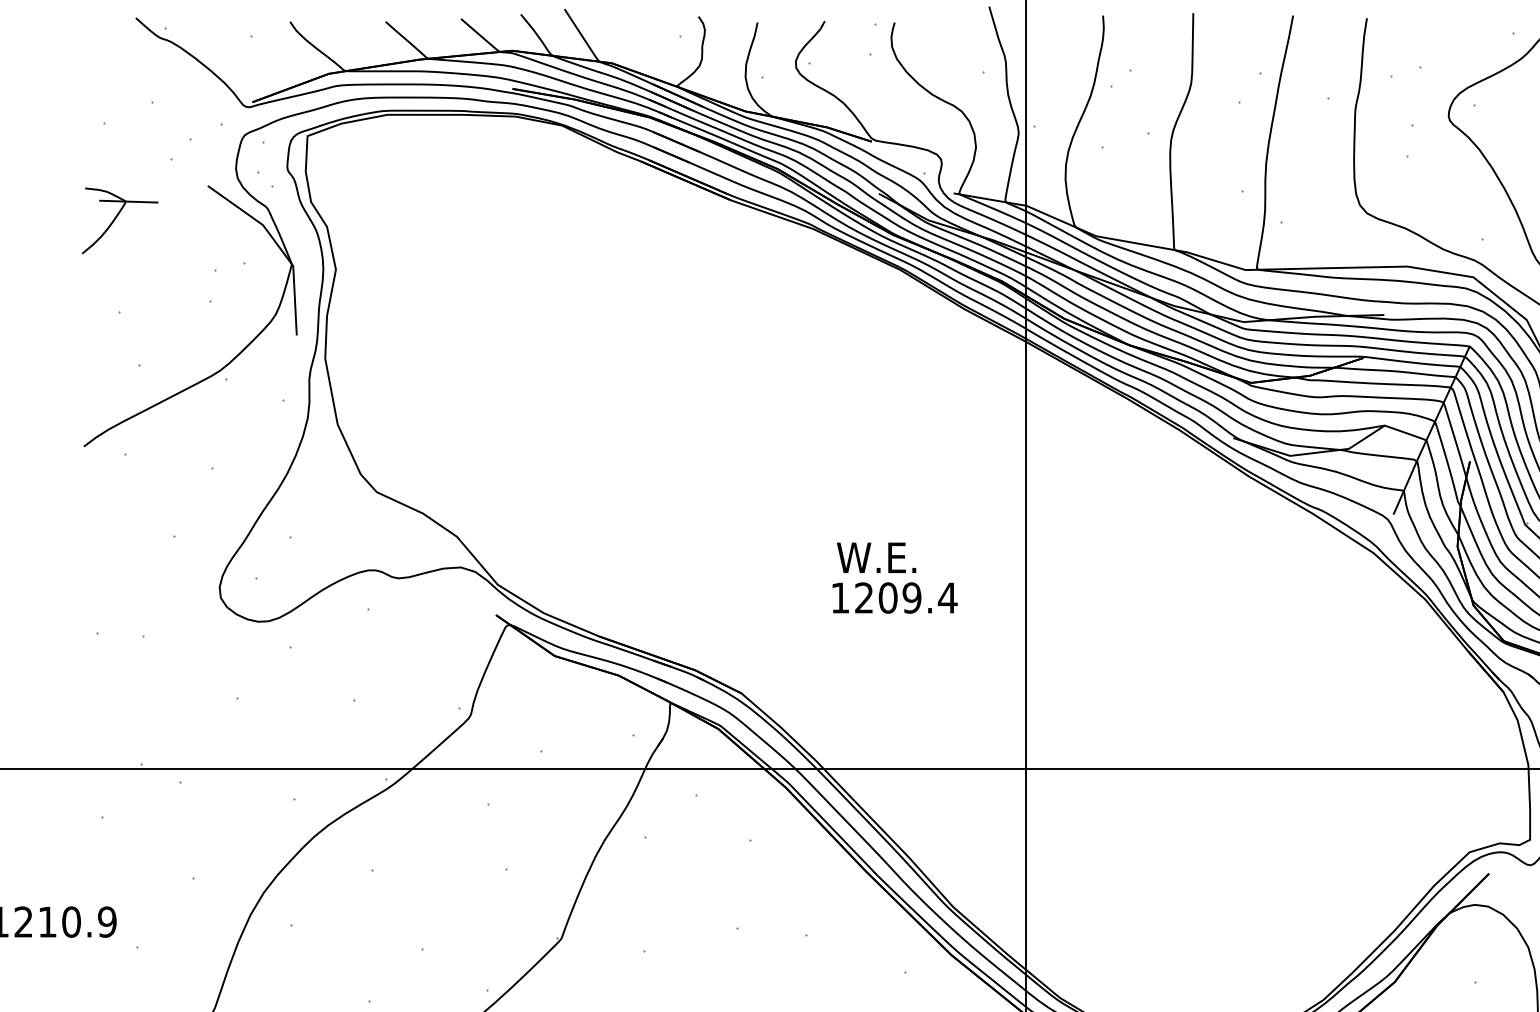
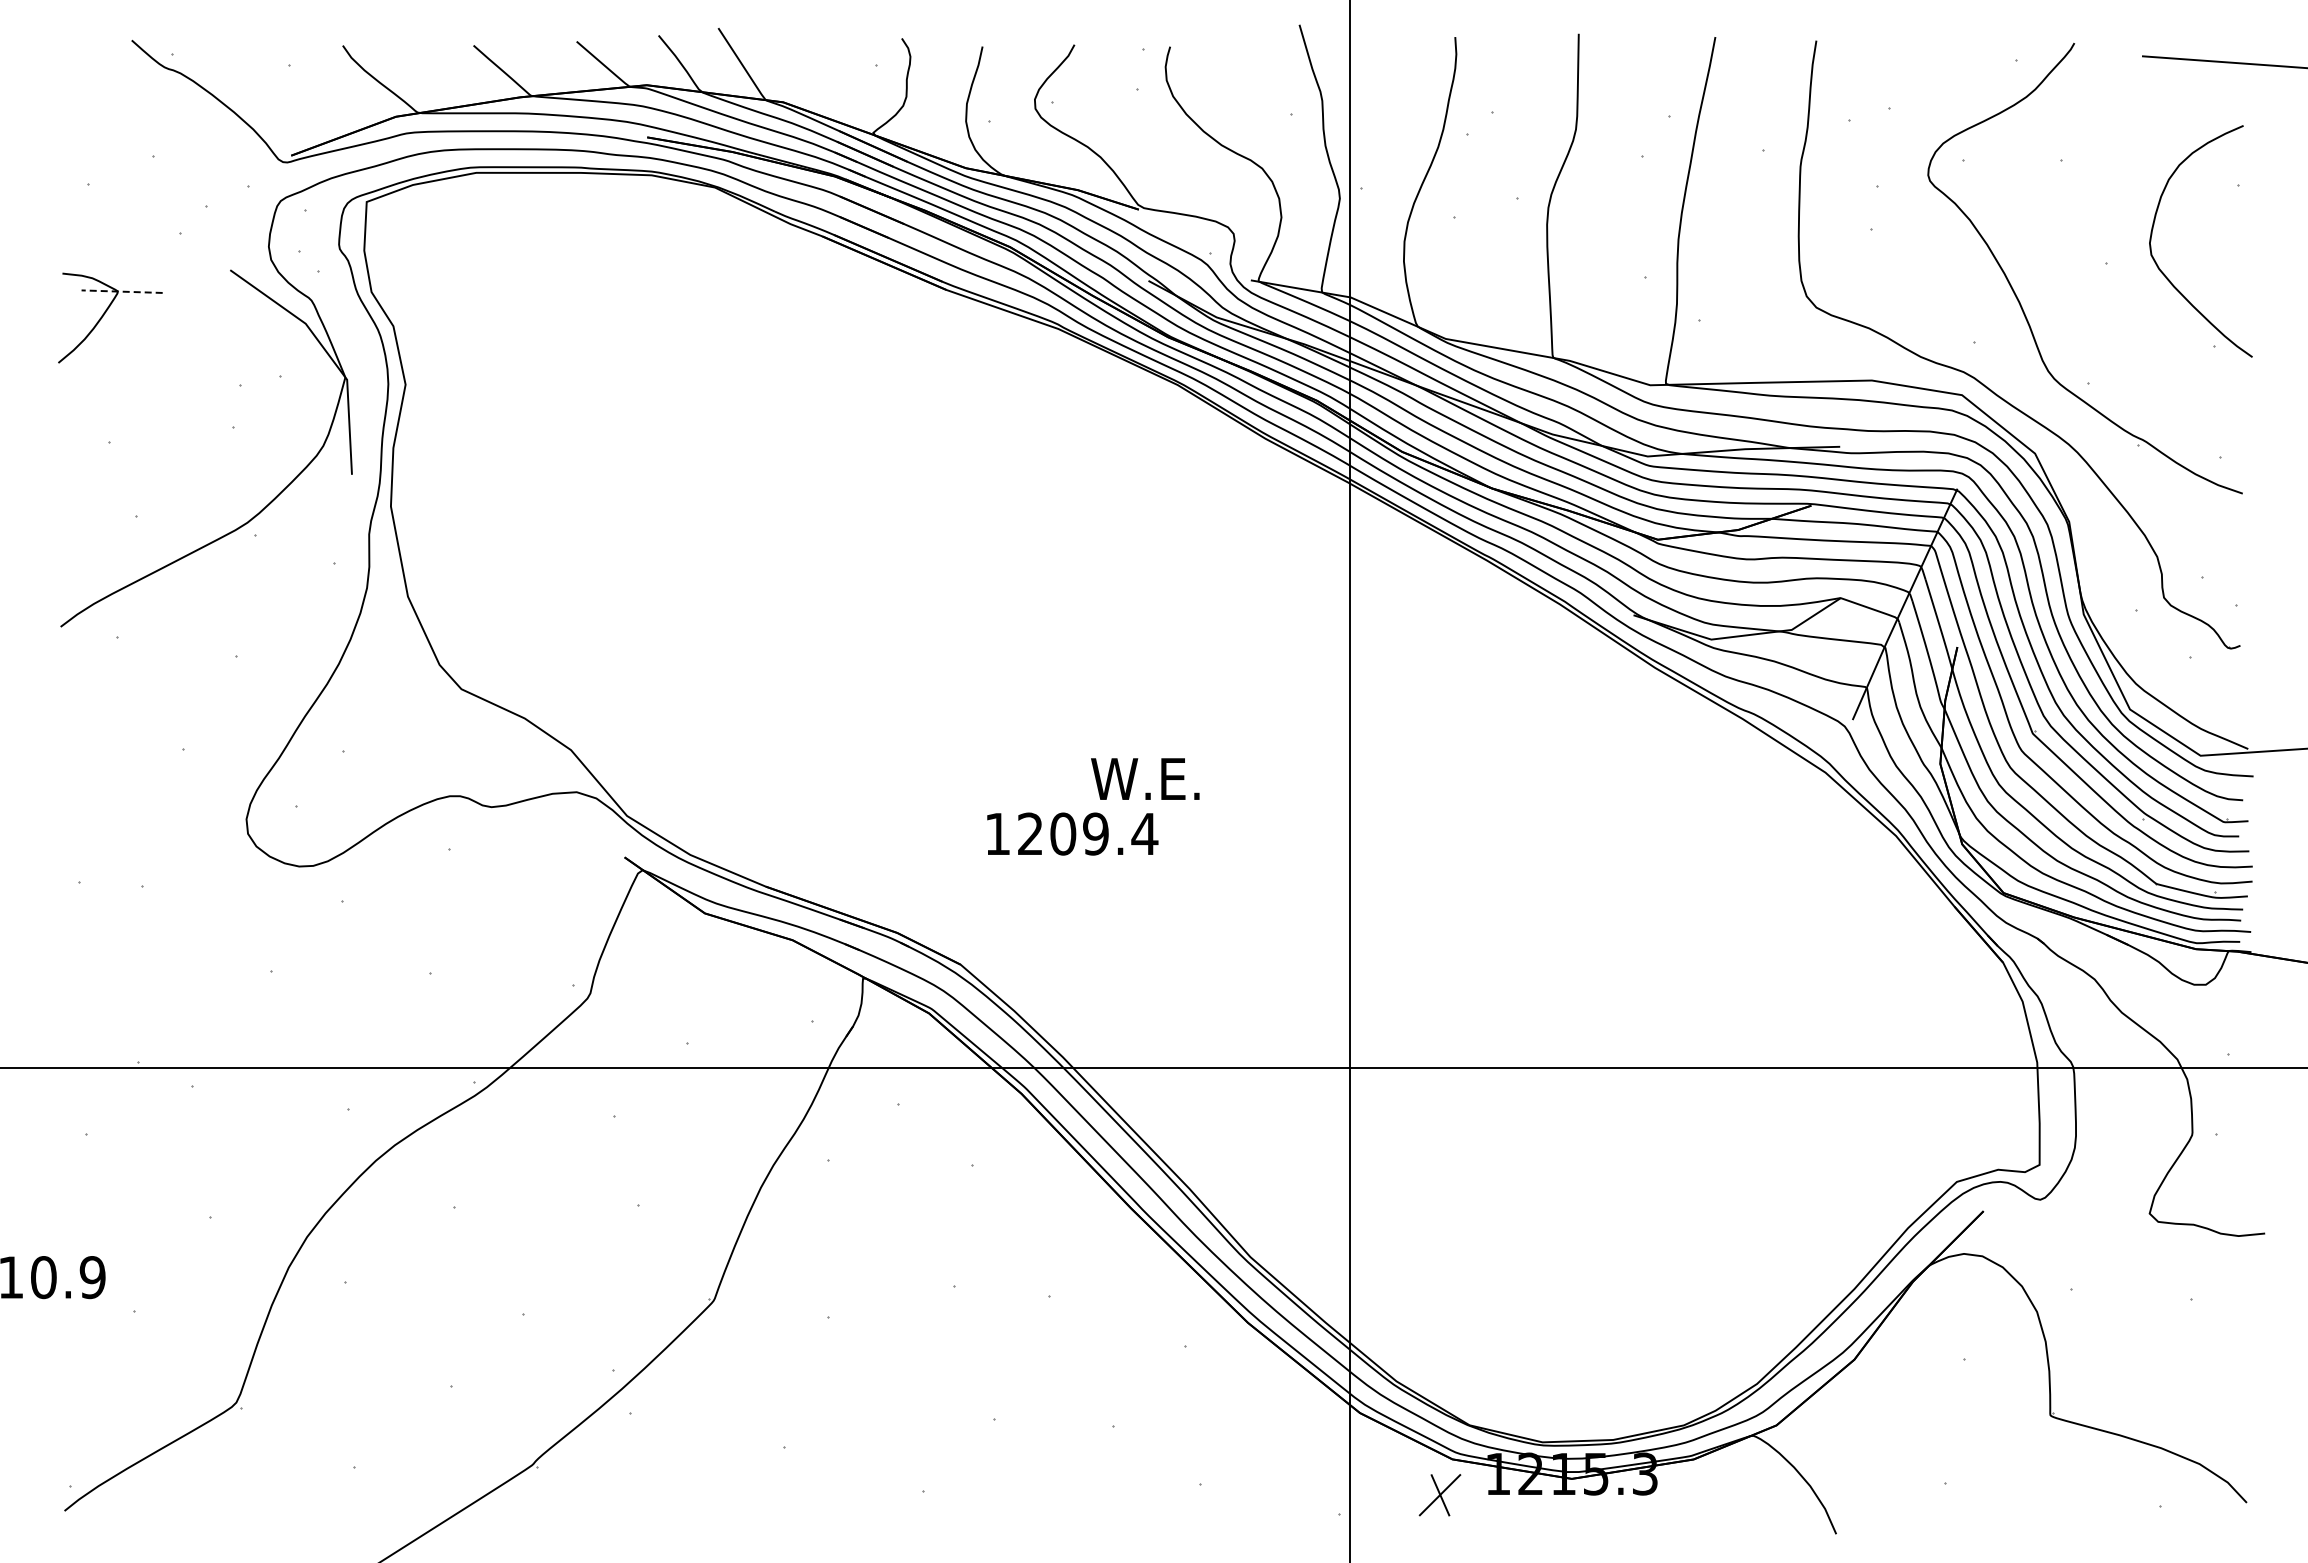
line: (129, 201) -> (122, 291), solid -> dashed
text: (894, 597) -> (1072, 833), moved

